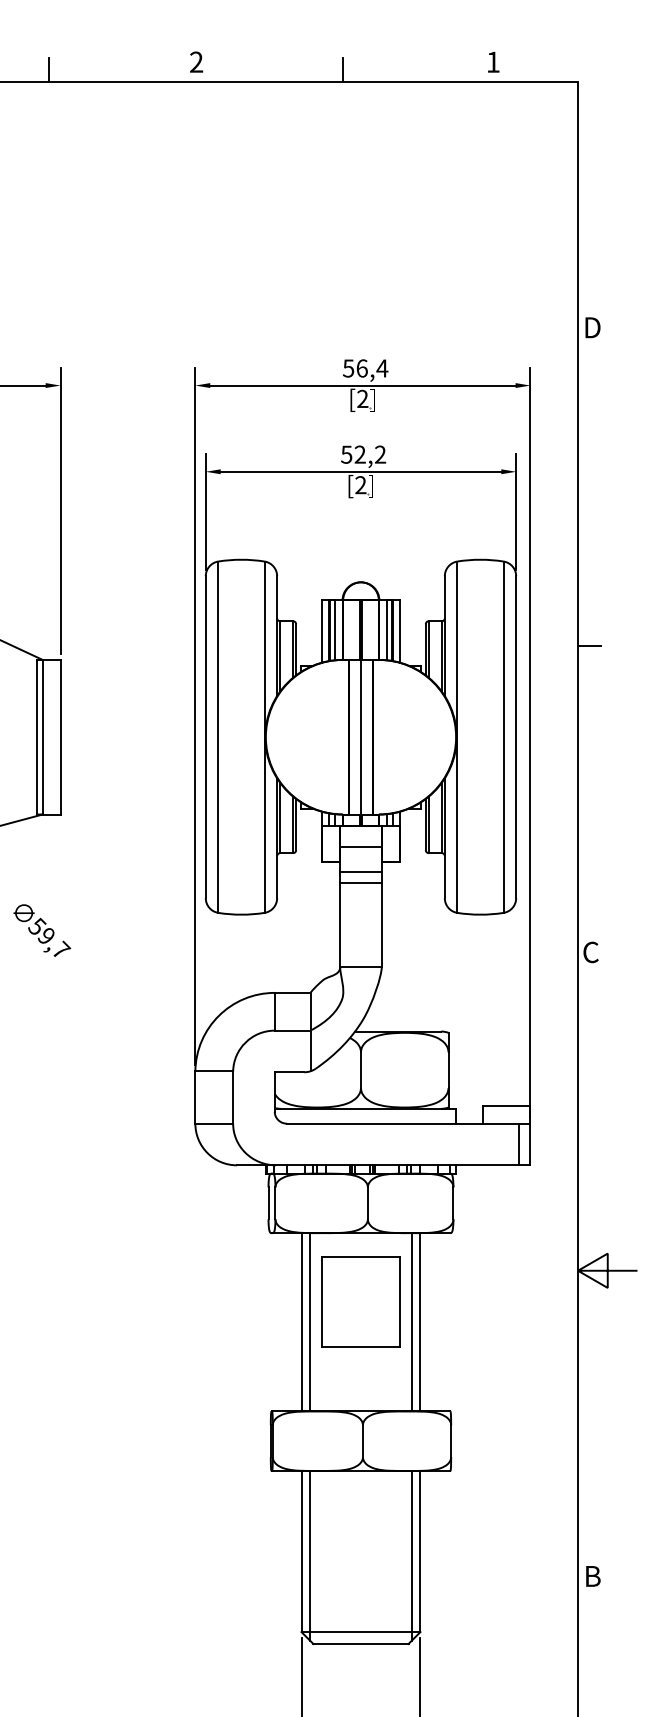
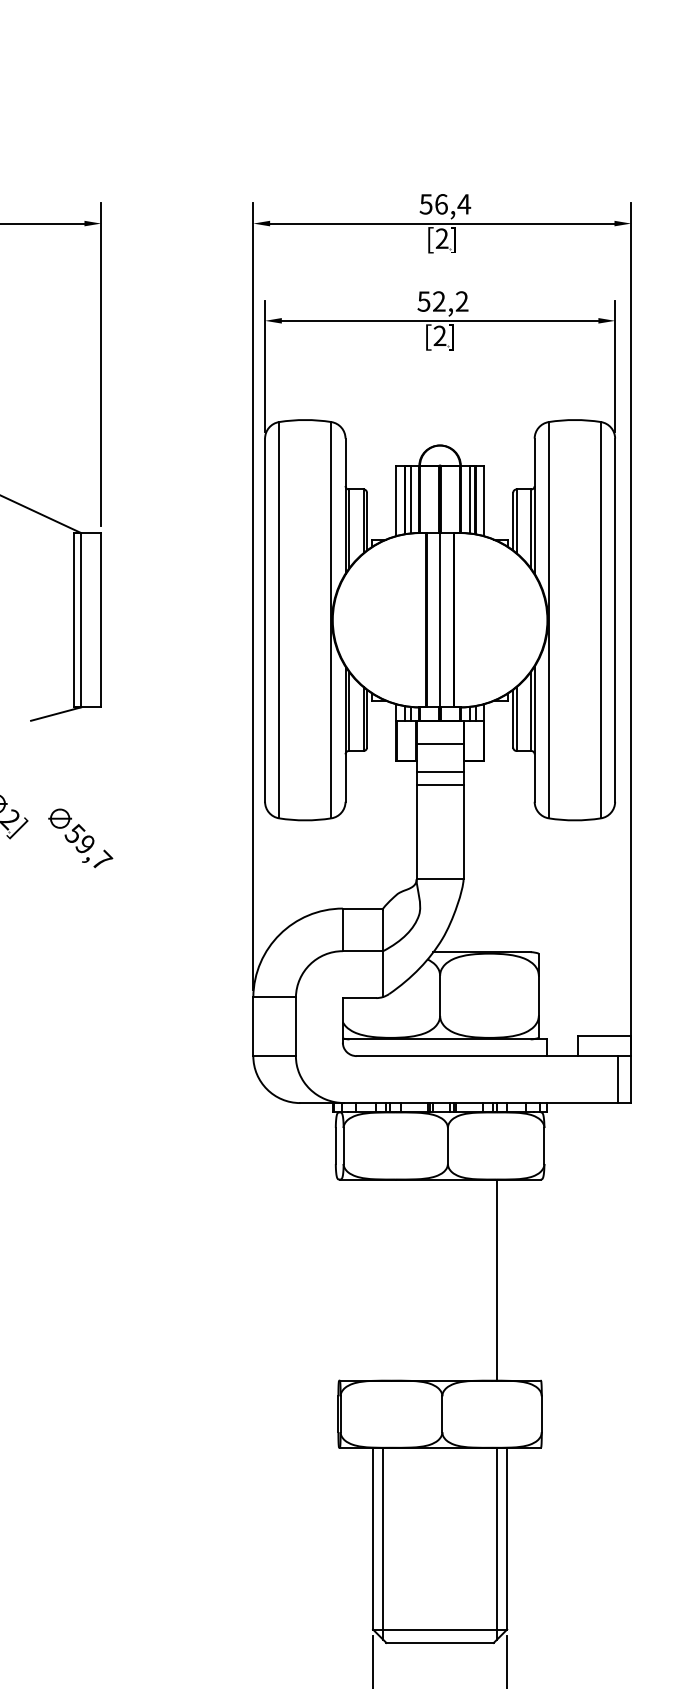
part: (360, 1301) -> (439, 1256), removed
line: (301, 1322) -> (373, 1280), removed
line: (310, 1322) -> (383, 1280), removed
line: (420, 1322) -> (507, 1280), removed

